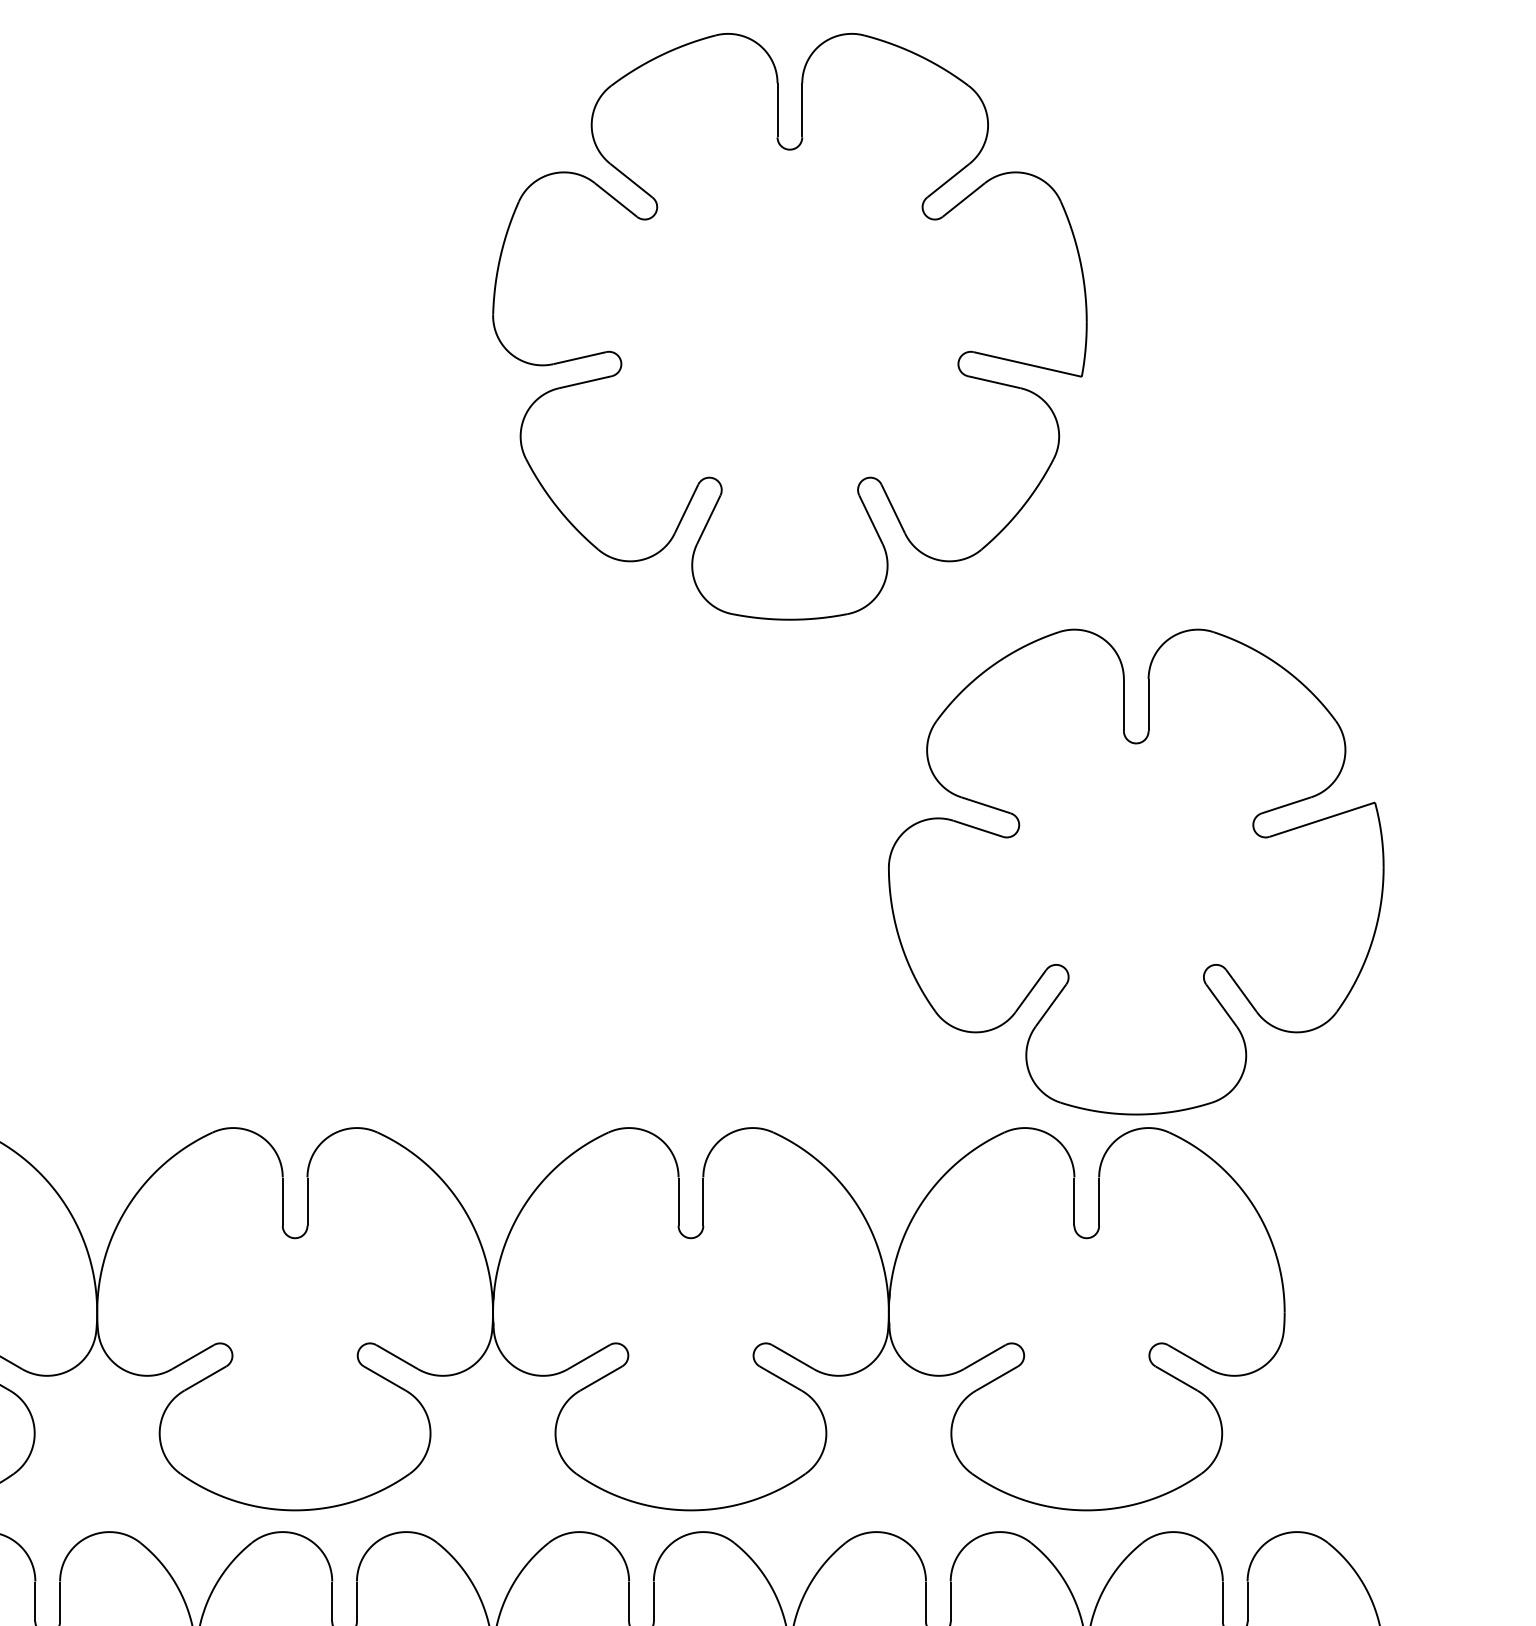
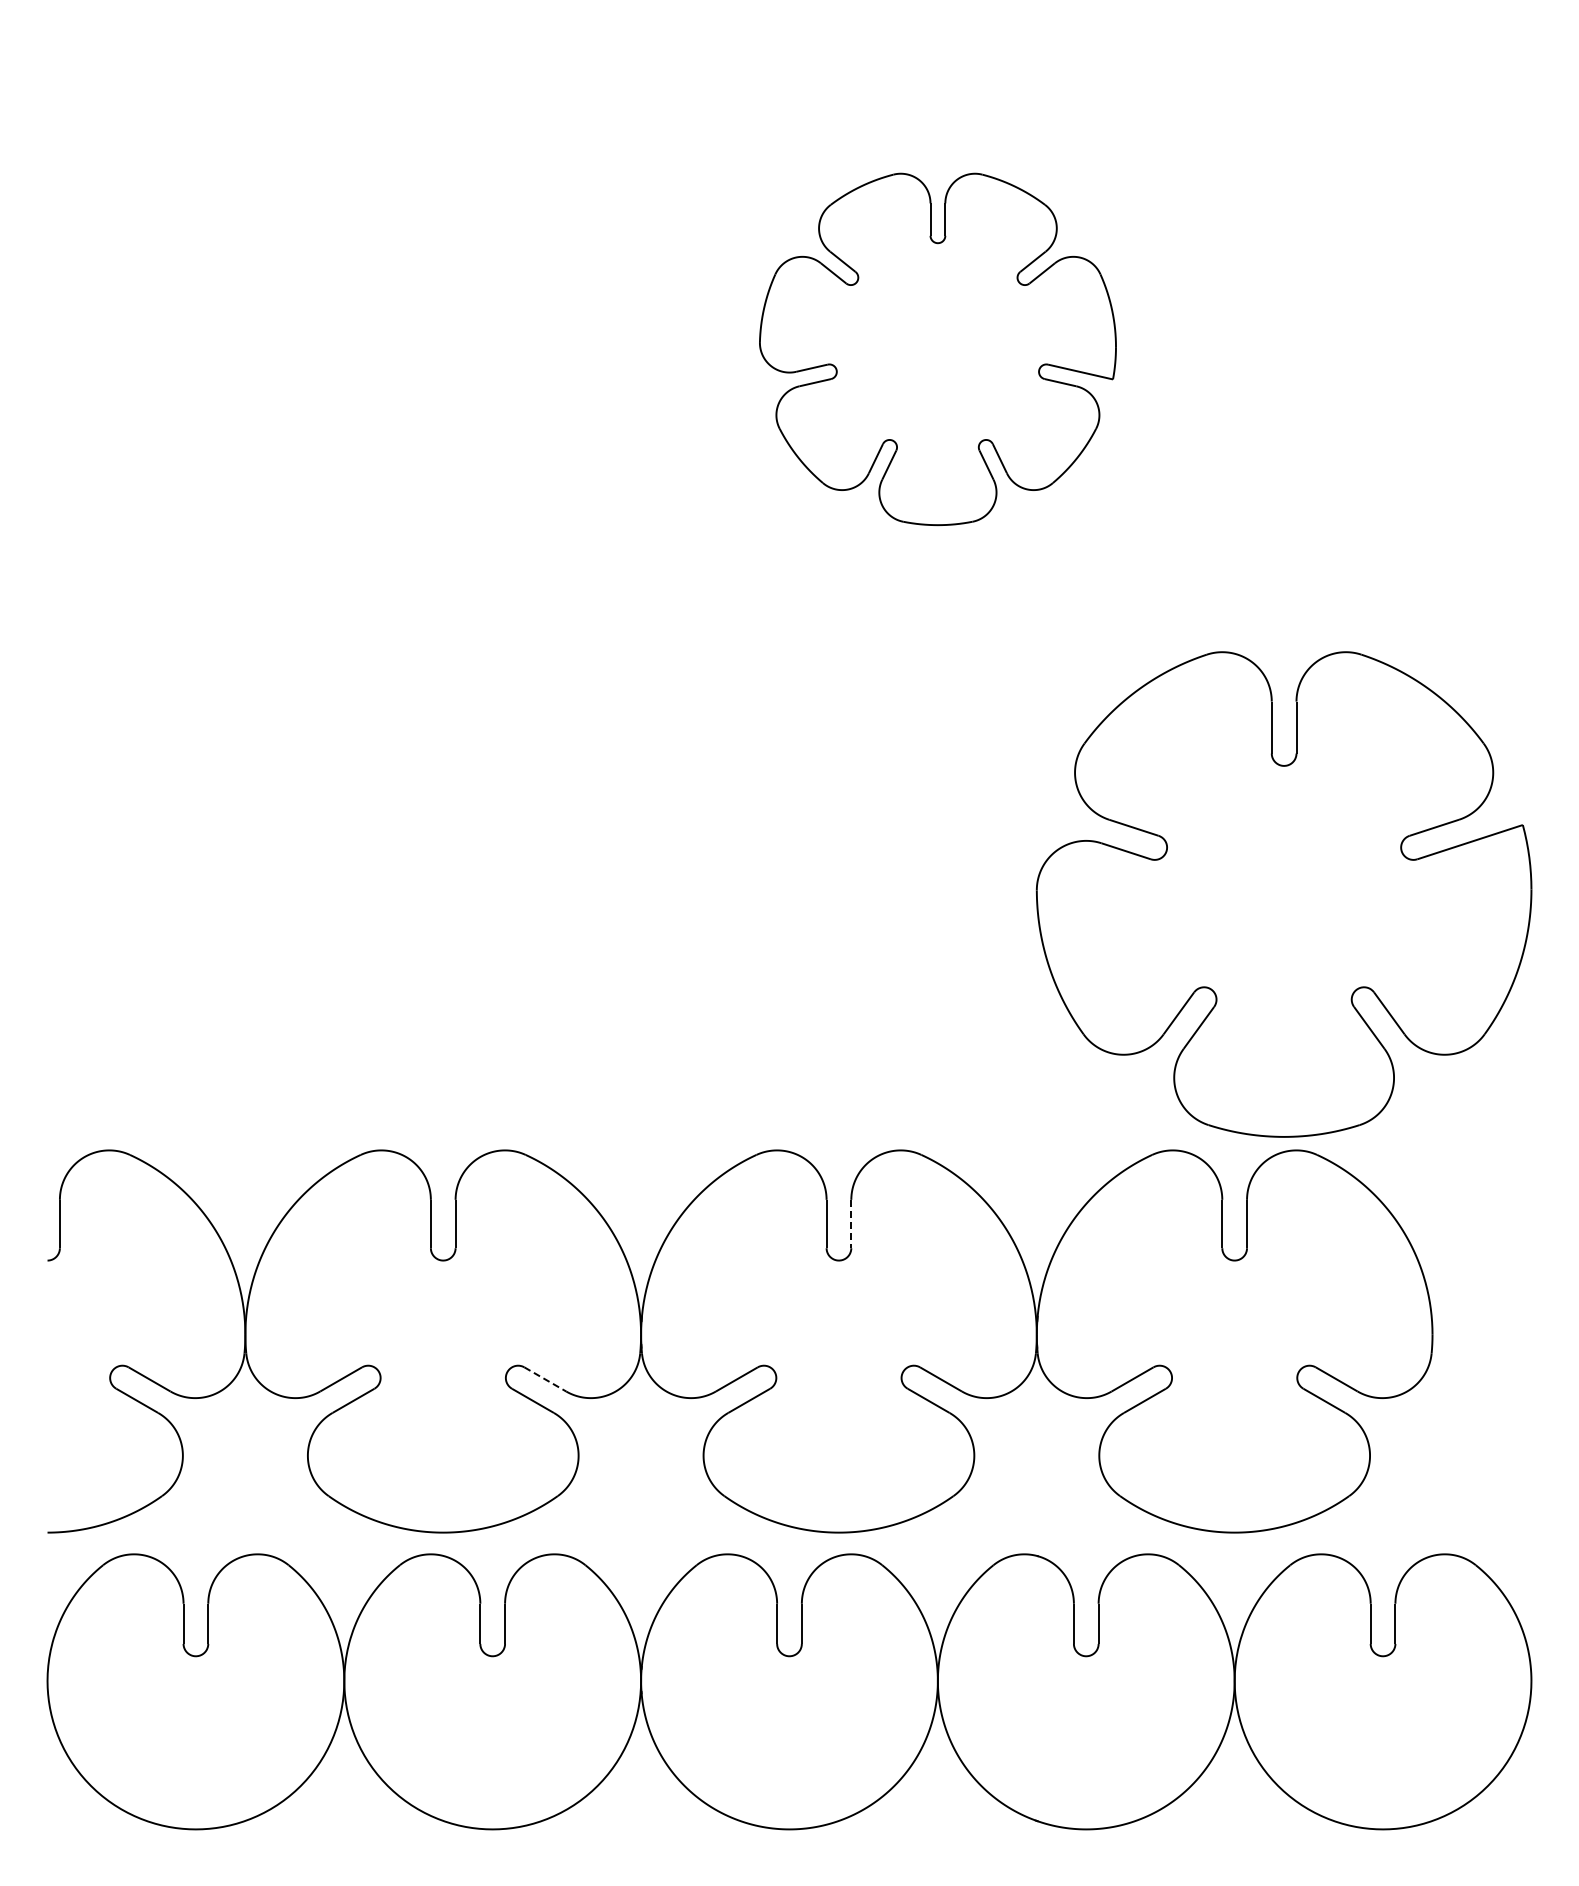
part: (789, 326) -> (937, 349), size x0.6
line: (703, 1202) -> (851, 1224), solid -> dashed
line: (397, 1357) -> (545, 1379), solid -> dashed

